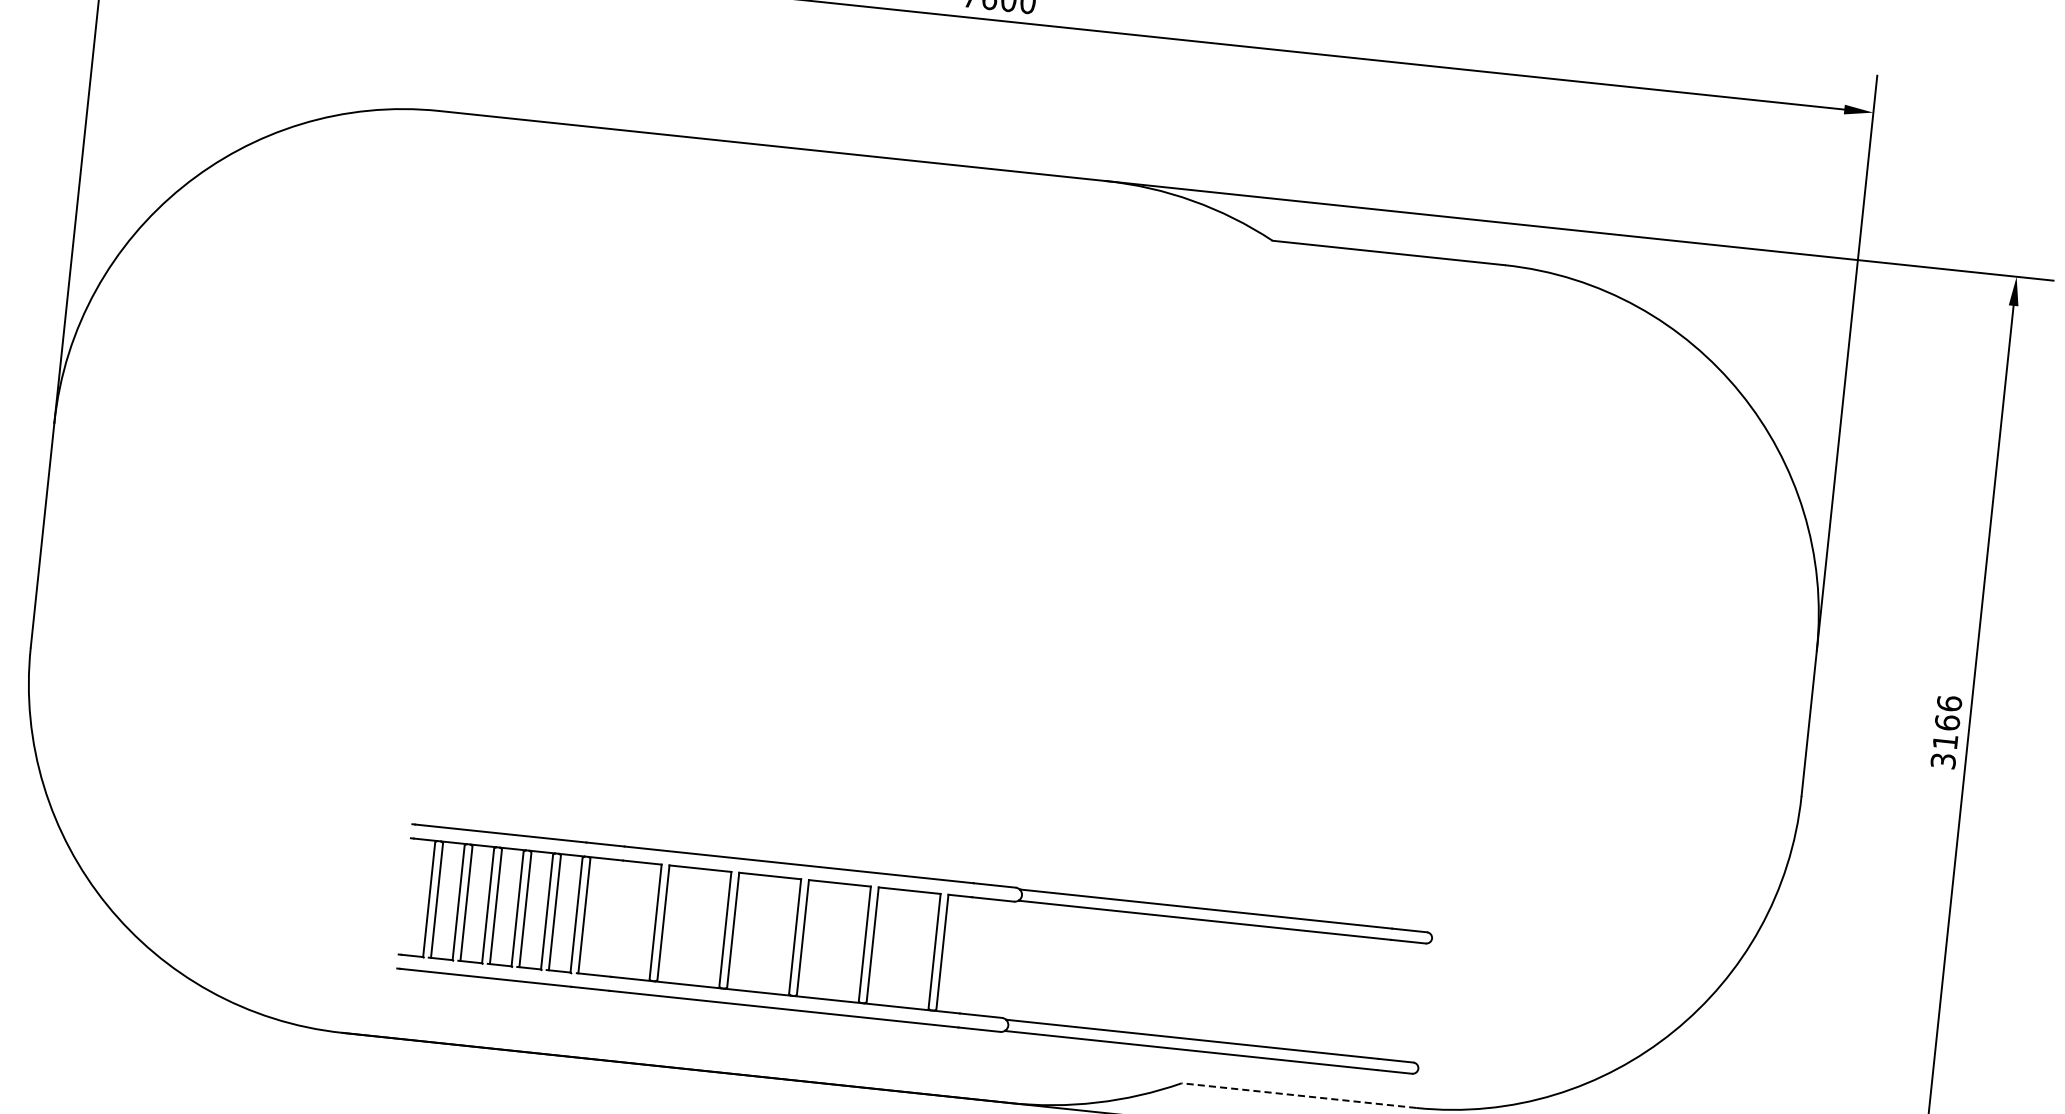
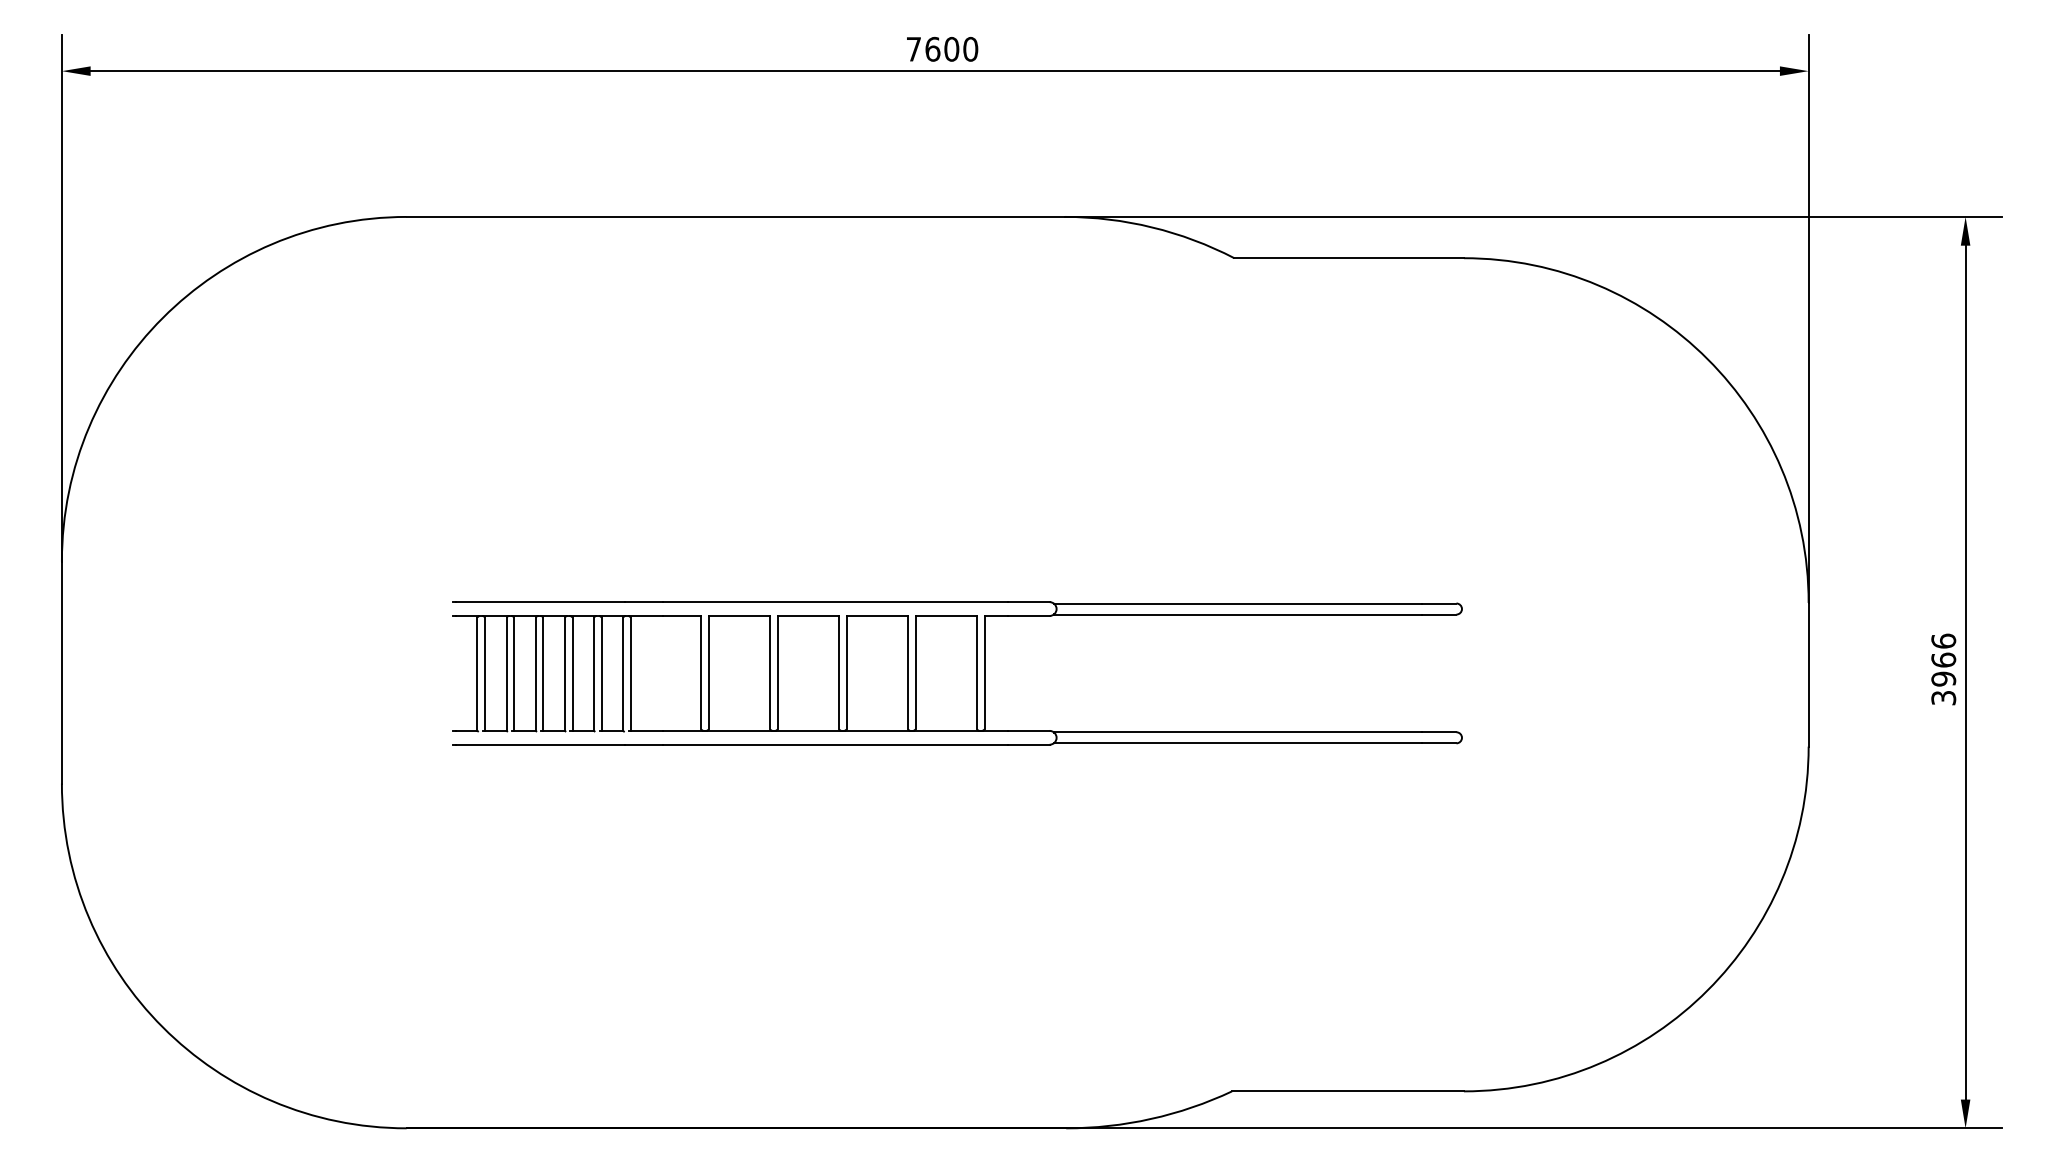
text: (1945, 741) -> (1943, 678), 3166 -> 3966
part: (914, 950) -> (957, 673), moved
line: (1298, 1095) -> (1347, 1091), dashed -> solid

